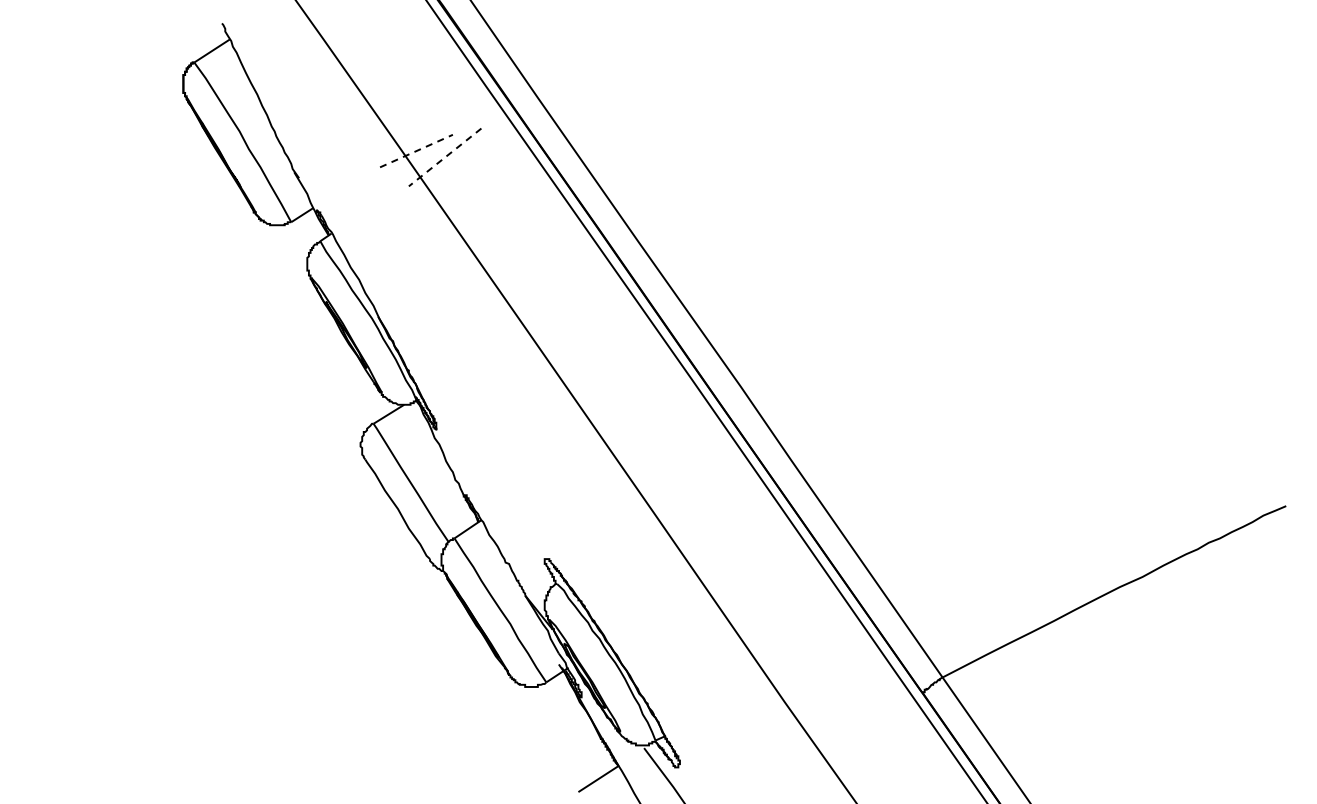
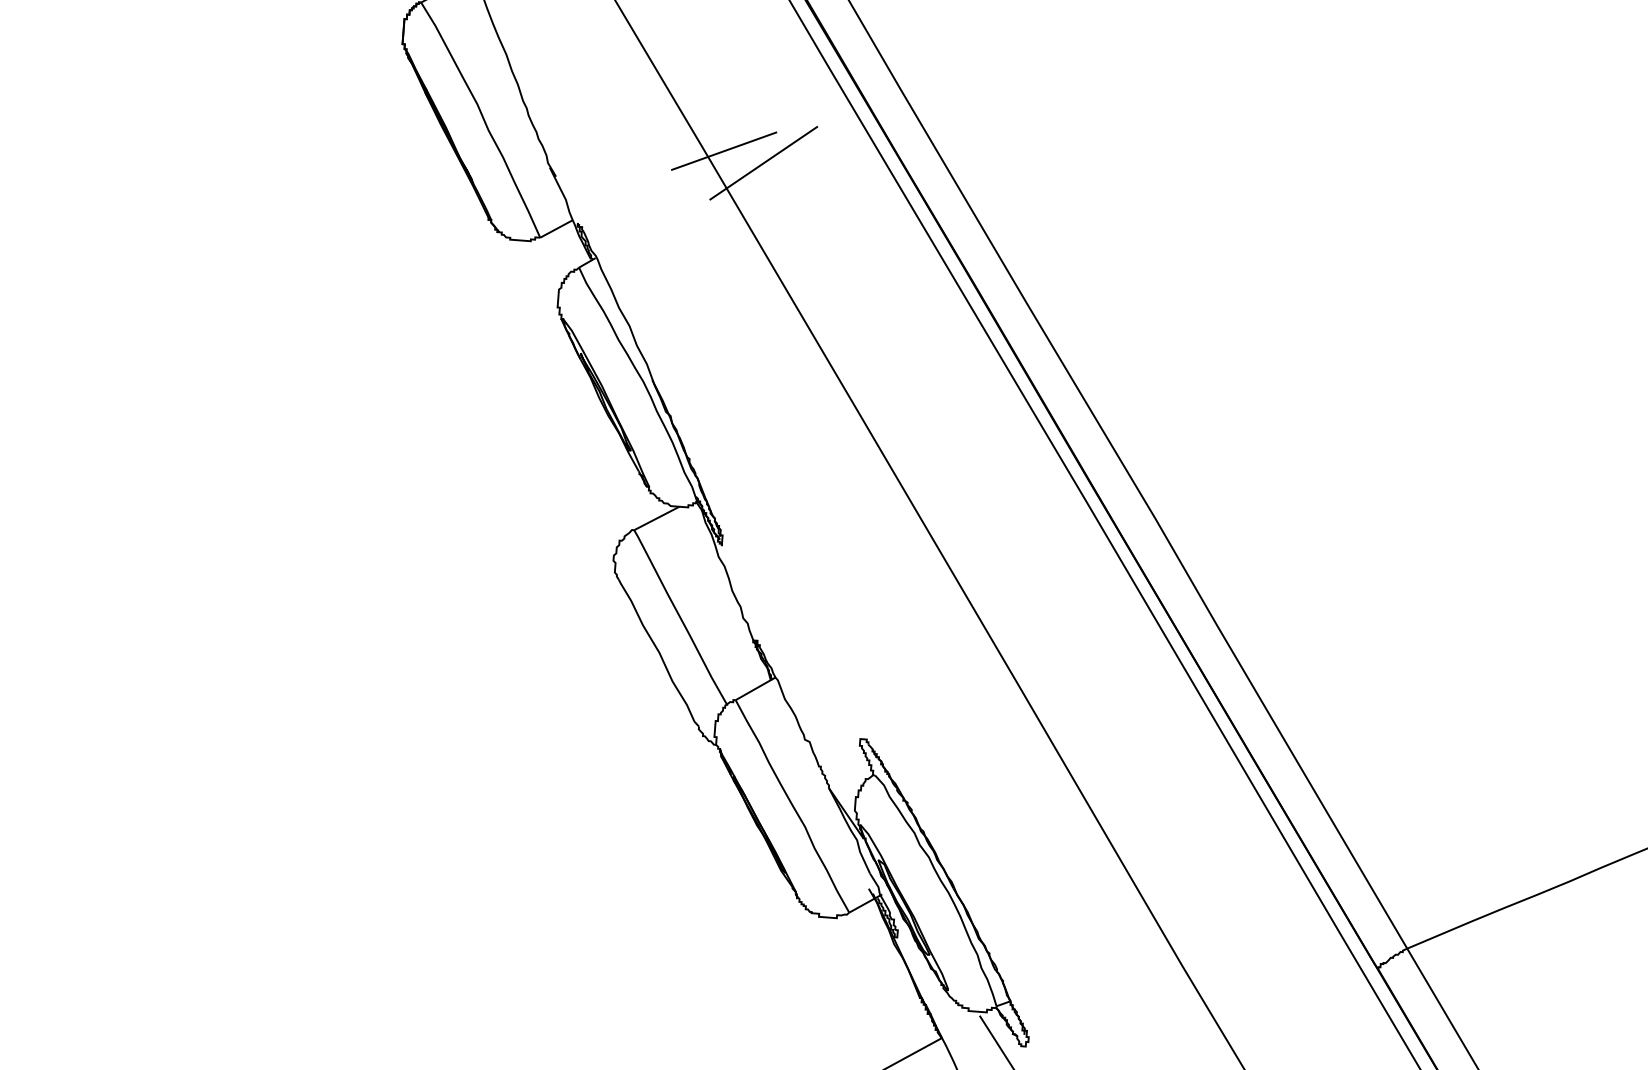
line: (416, 151) -> (724, 151), dashed -> solid
line: (444, 157) -> (762, 163), dashed -> solid

